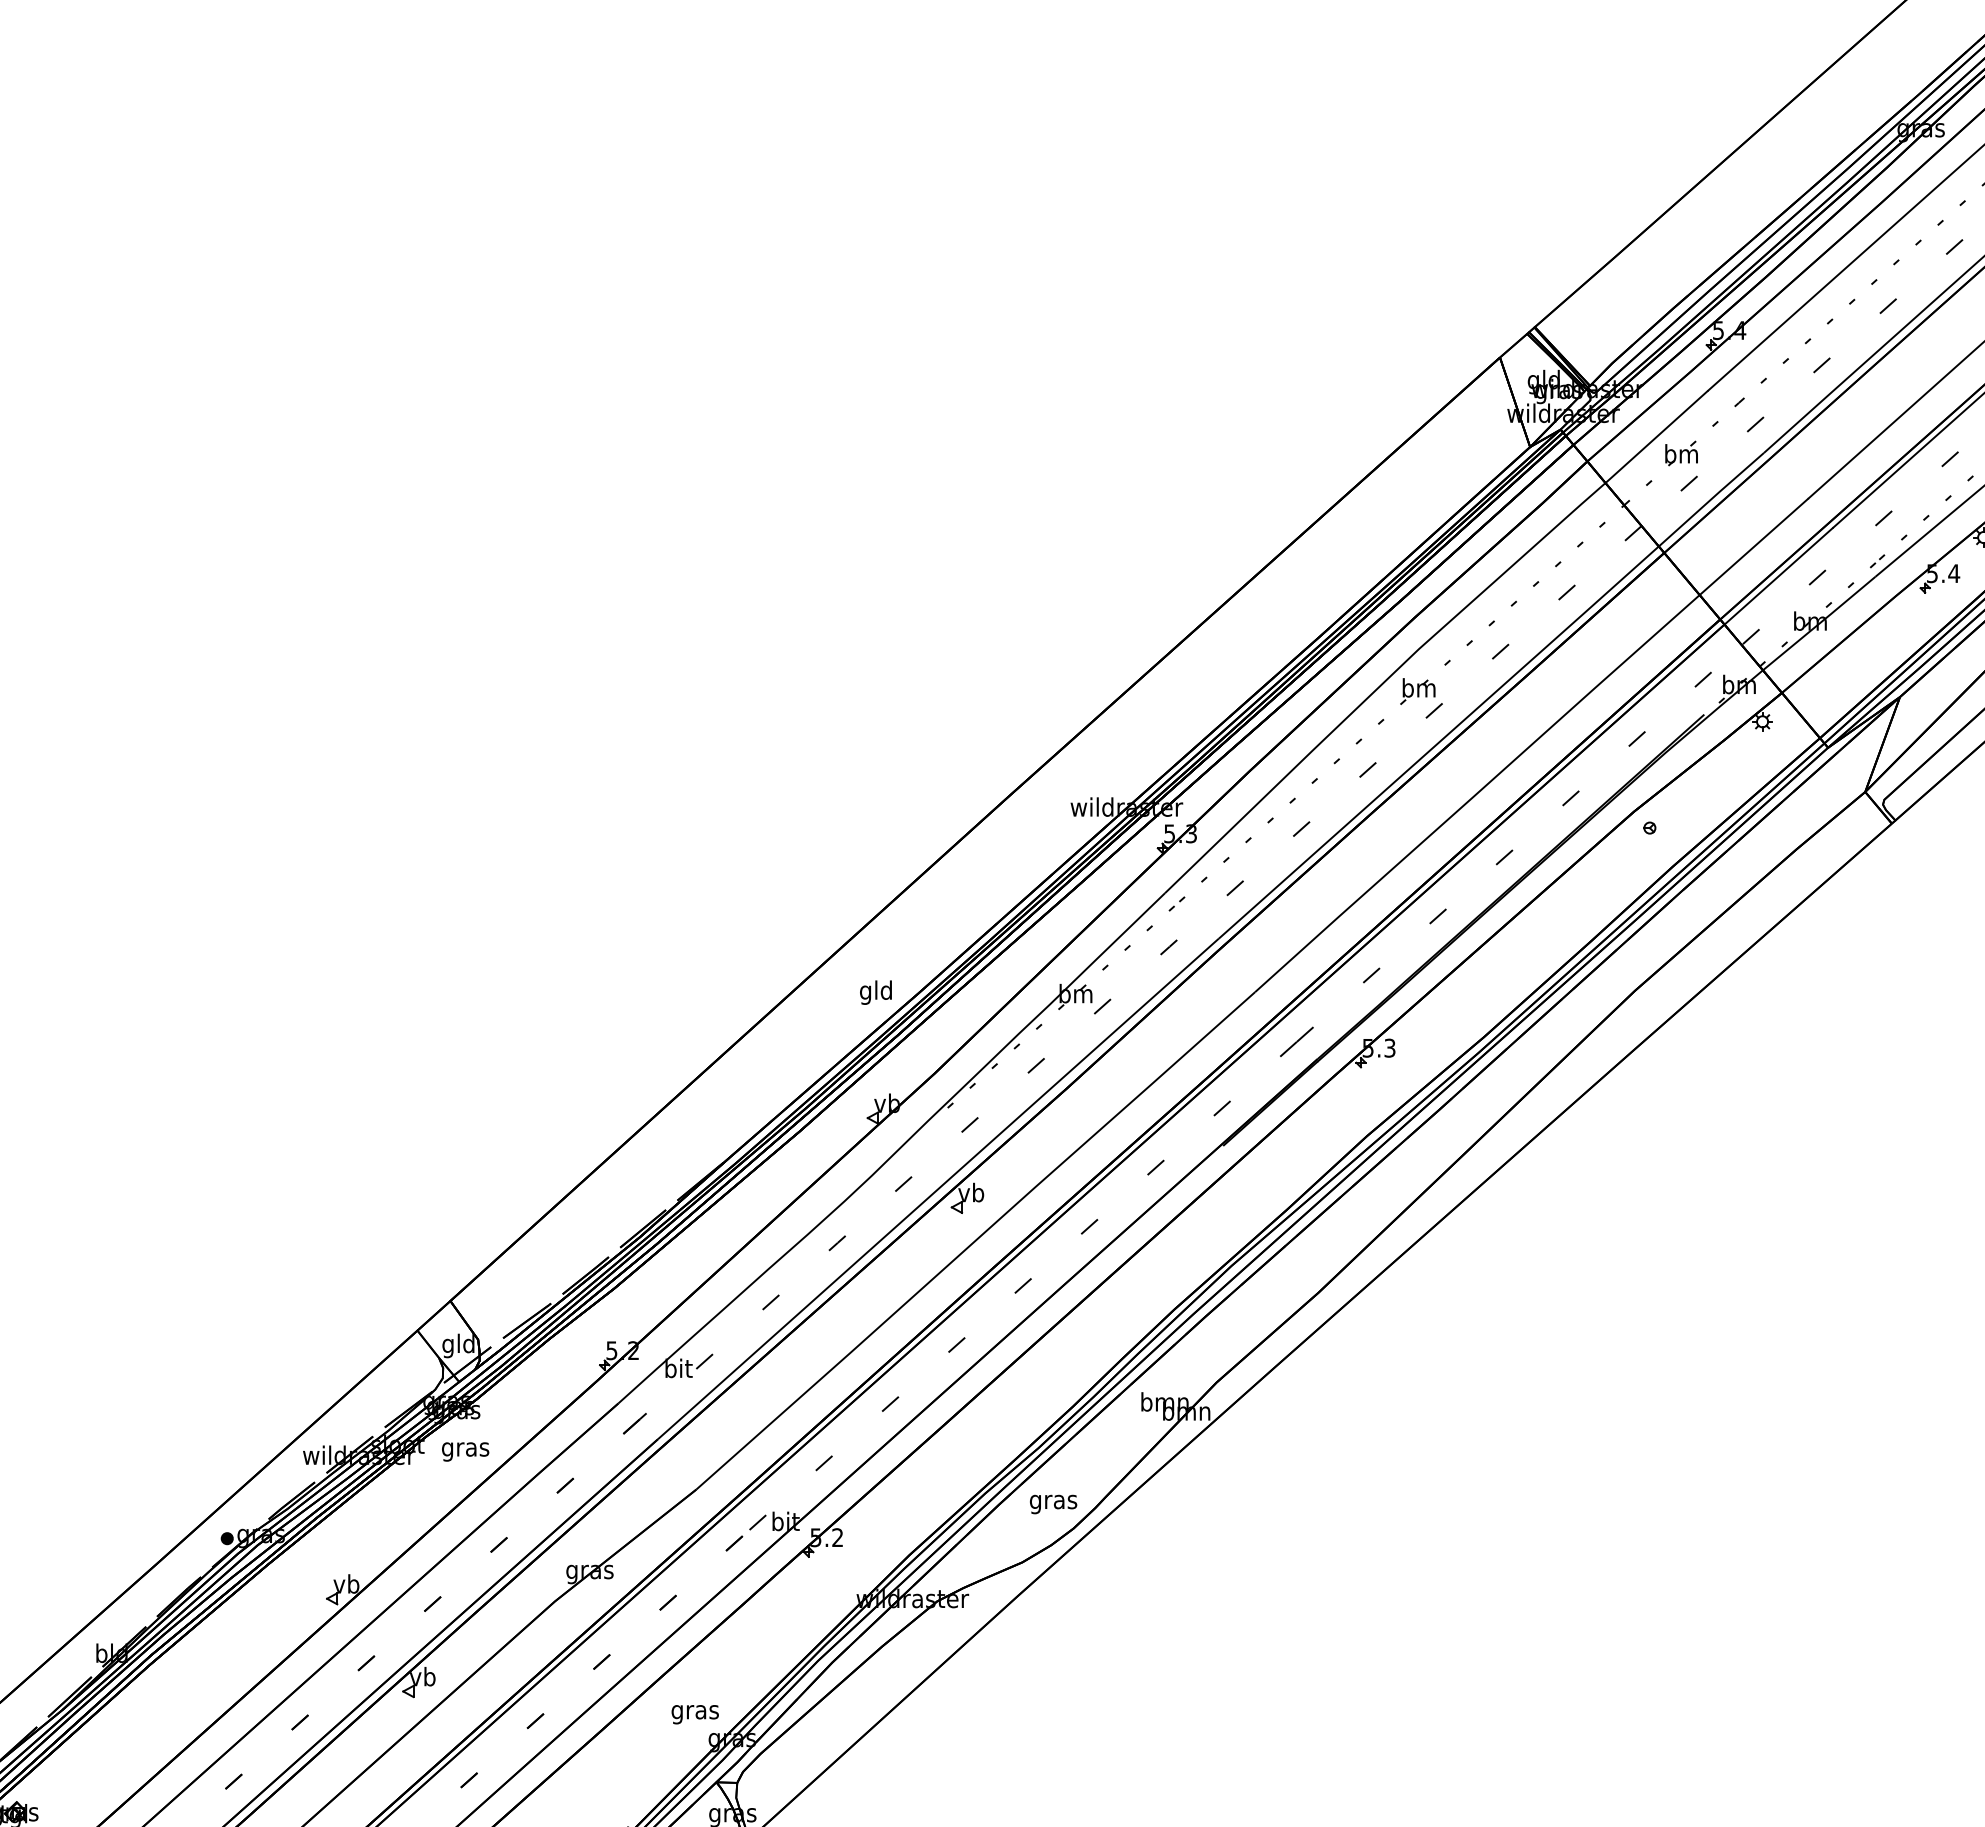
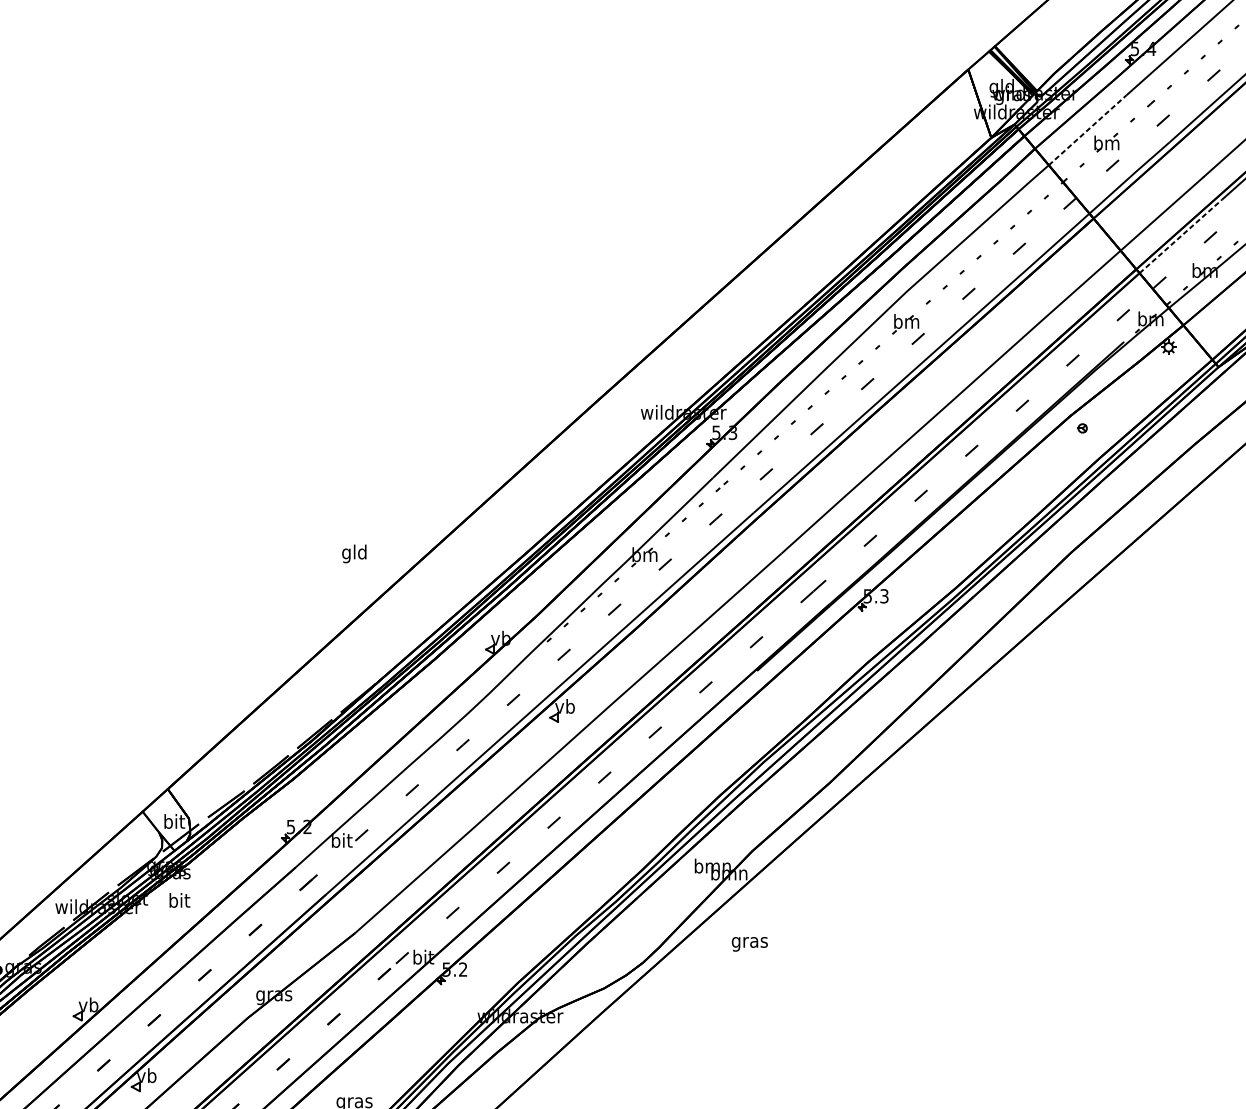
line: (1656, 437) -> (1087, 130), solid -> dashed
line: (1779, 576) -> (1181, 236), solid -> dashed
text: (875, 992) -> (353, 553), moved
text: (458, 1345) -> (173, 823), gld -> bit
text: (465, 1449) -> (179, 902), gras -> bit
text: (1053, 1504) -> (749, 944), moved

